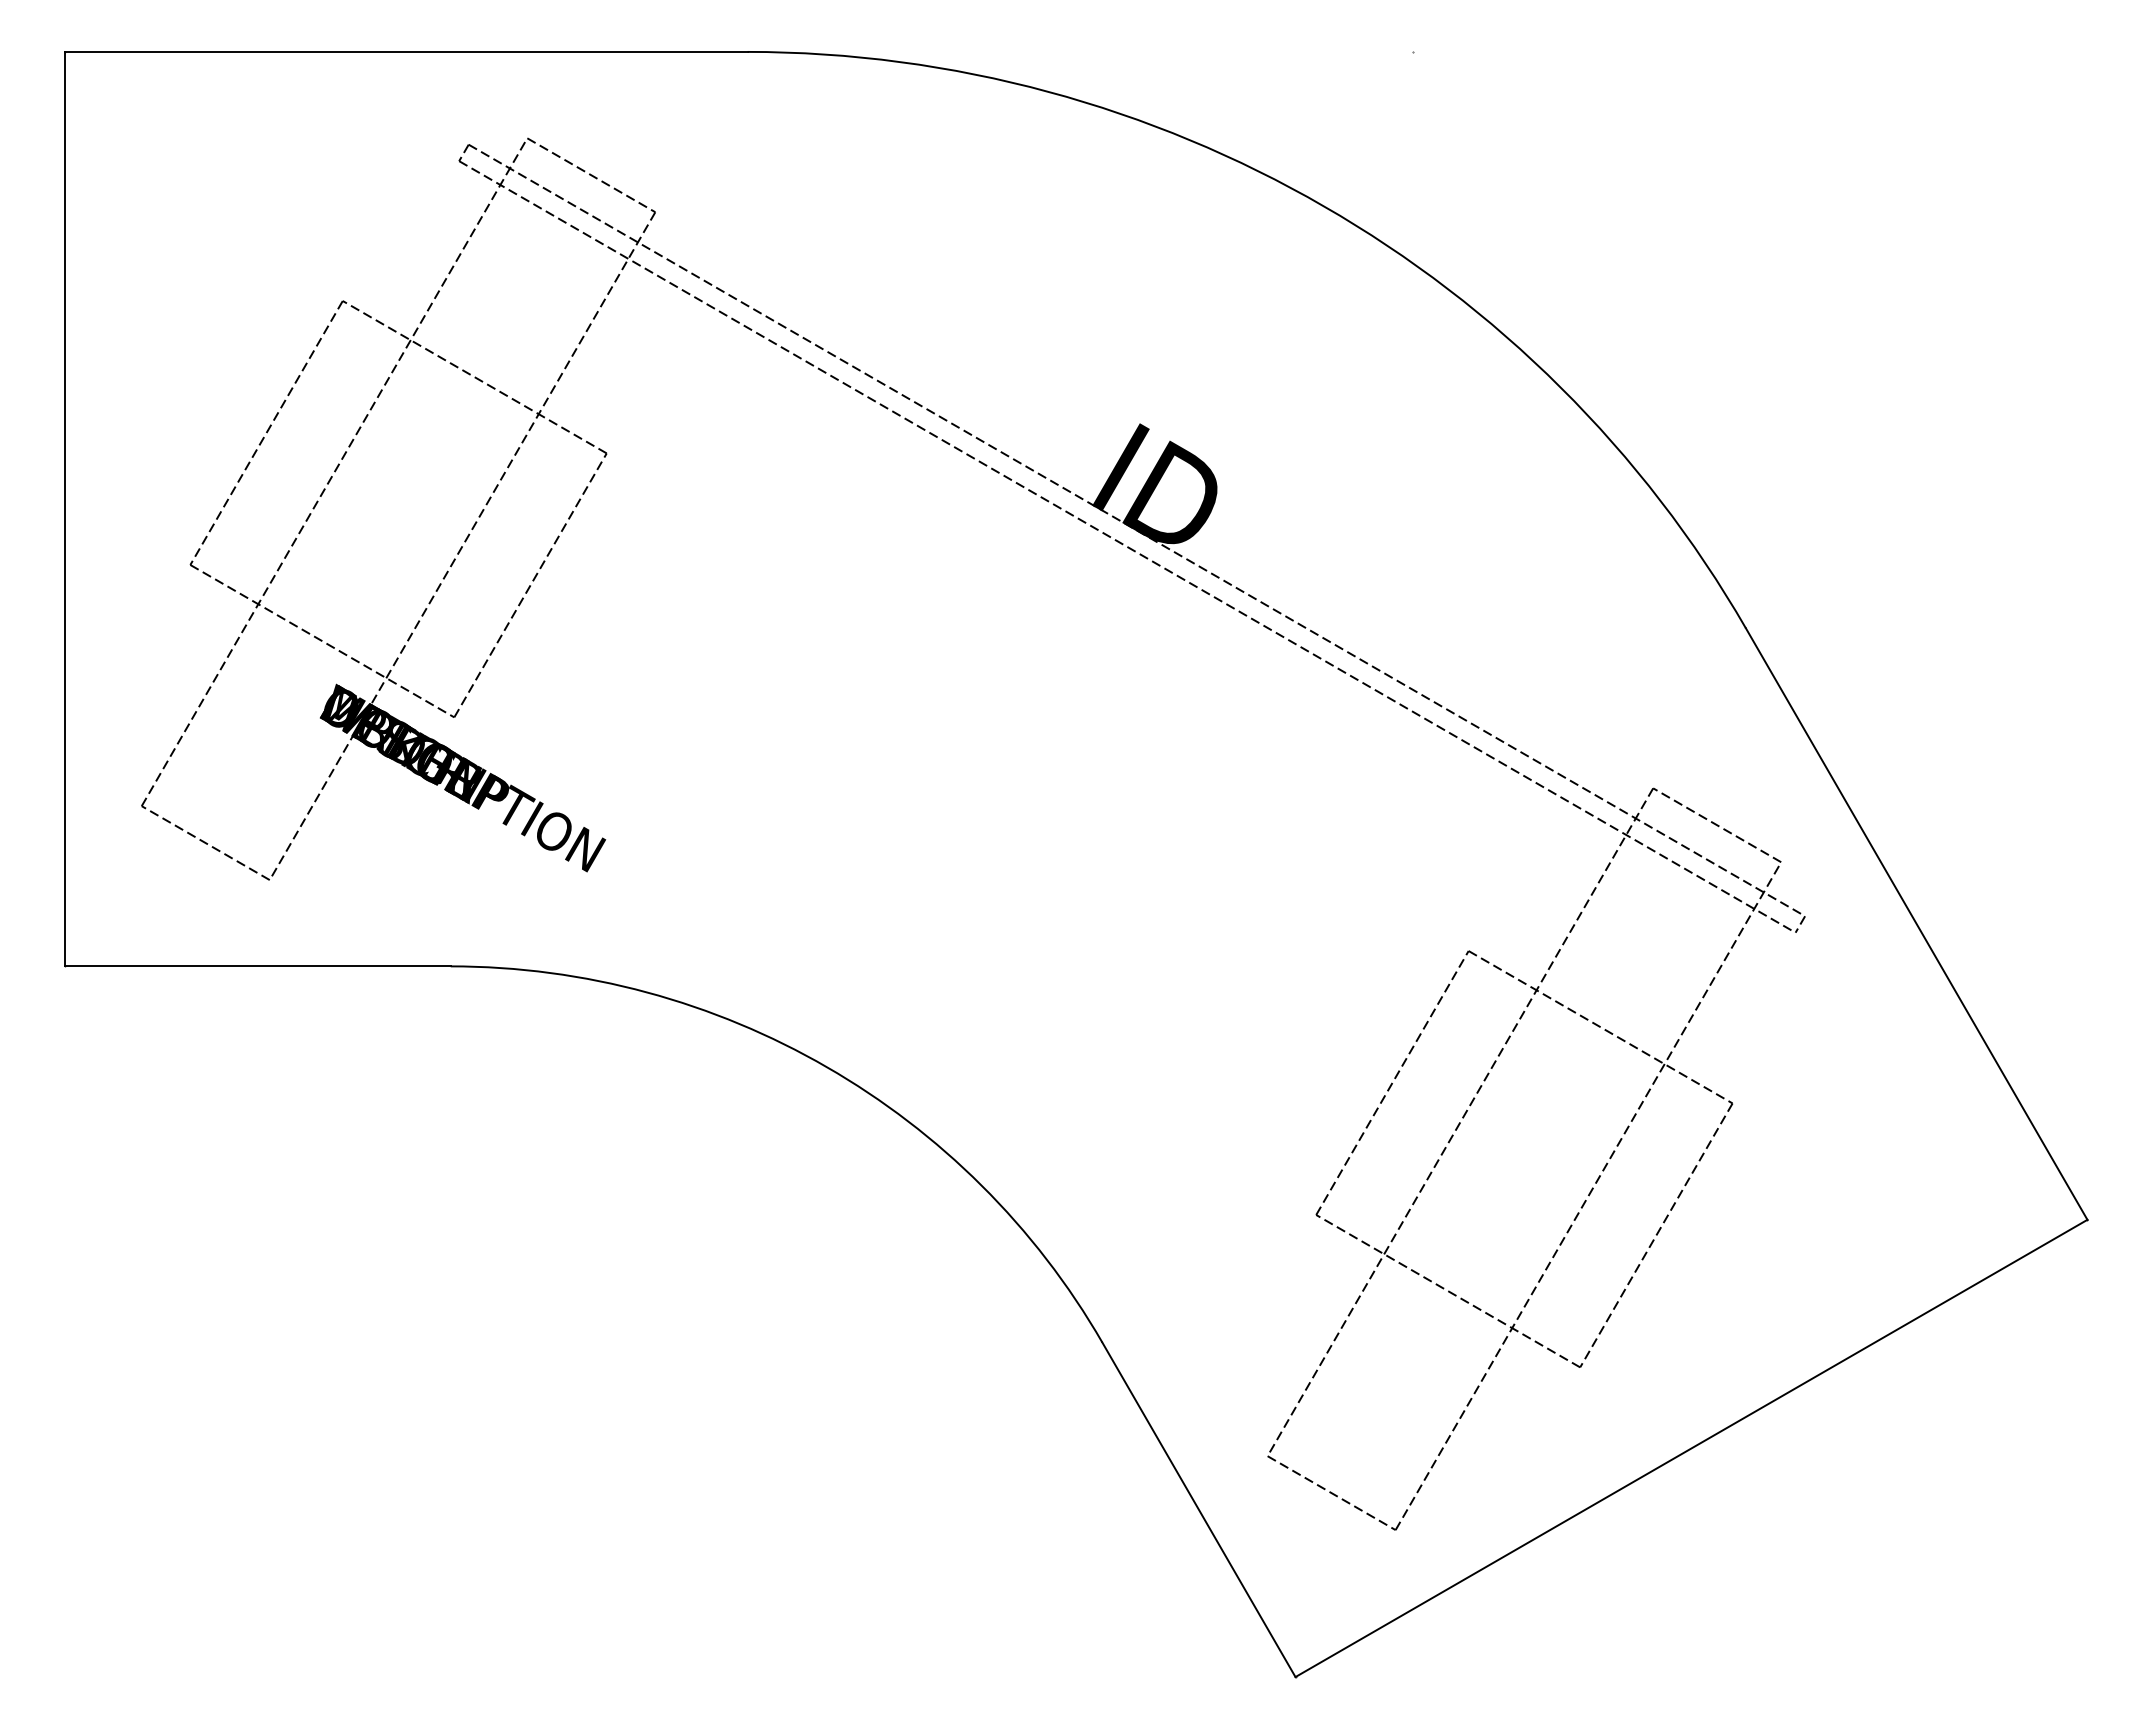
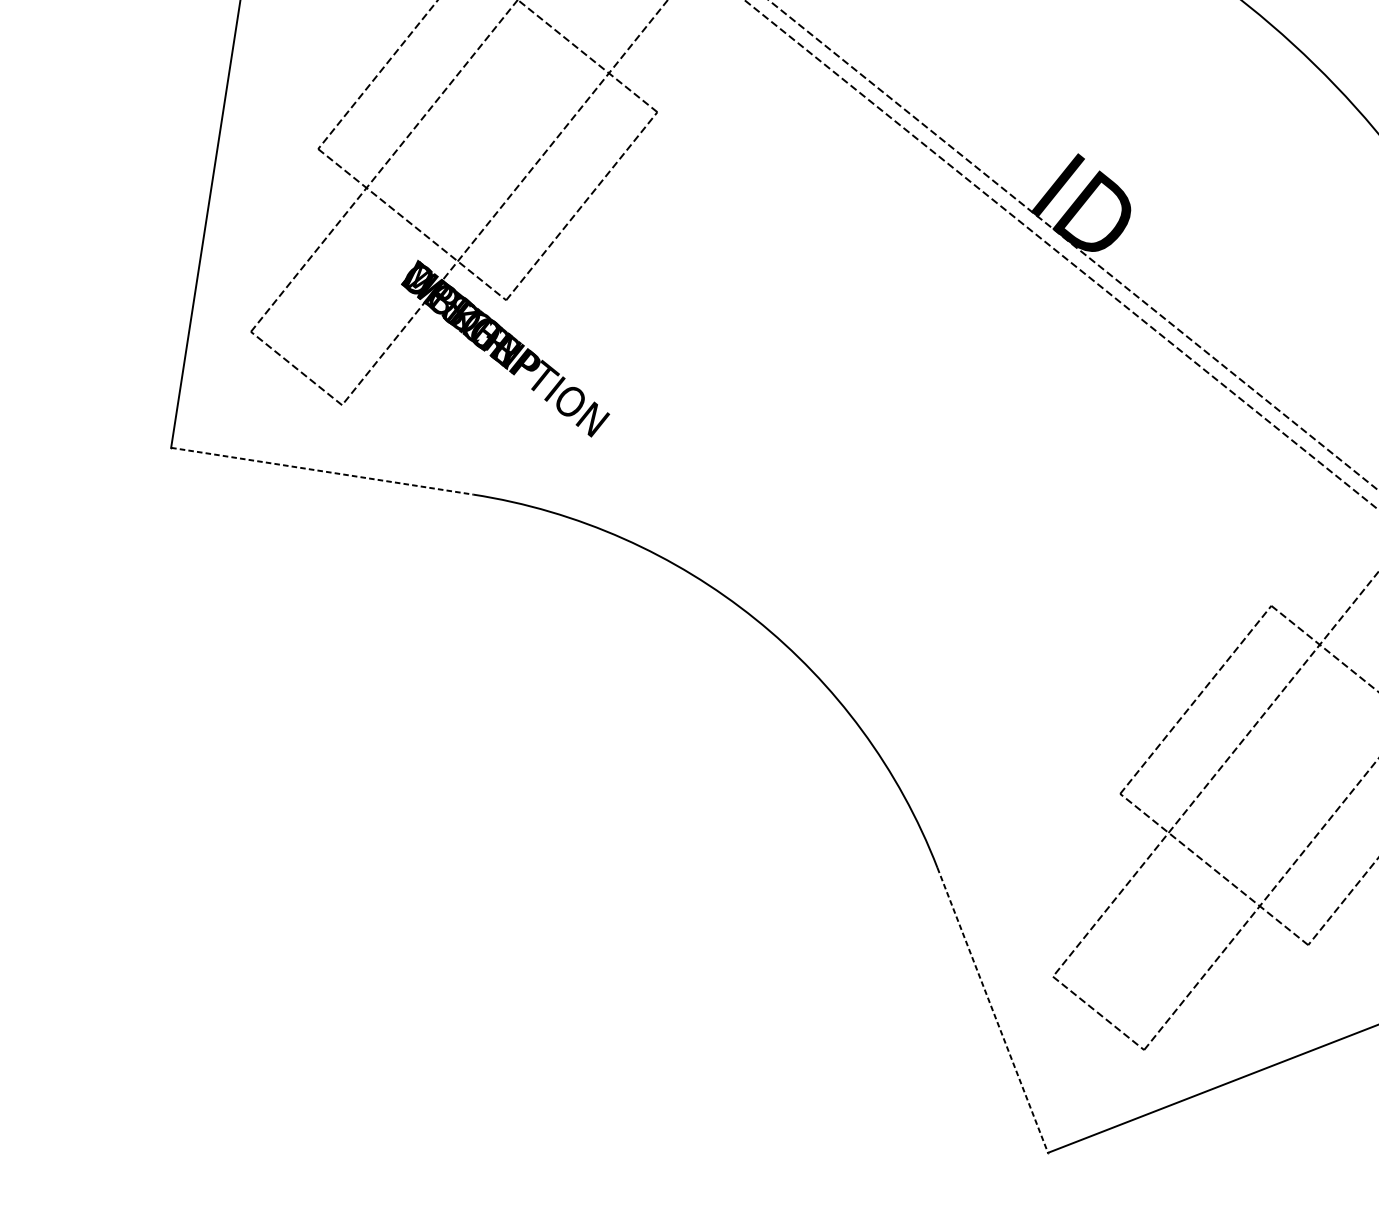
line: (258, 966) -> (322, 471), solid -> dashed
line: (1199, 1510) -> (993, 1010), solid -> dashed

